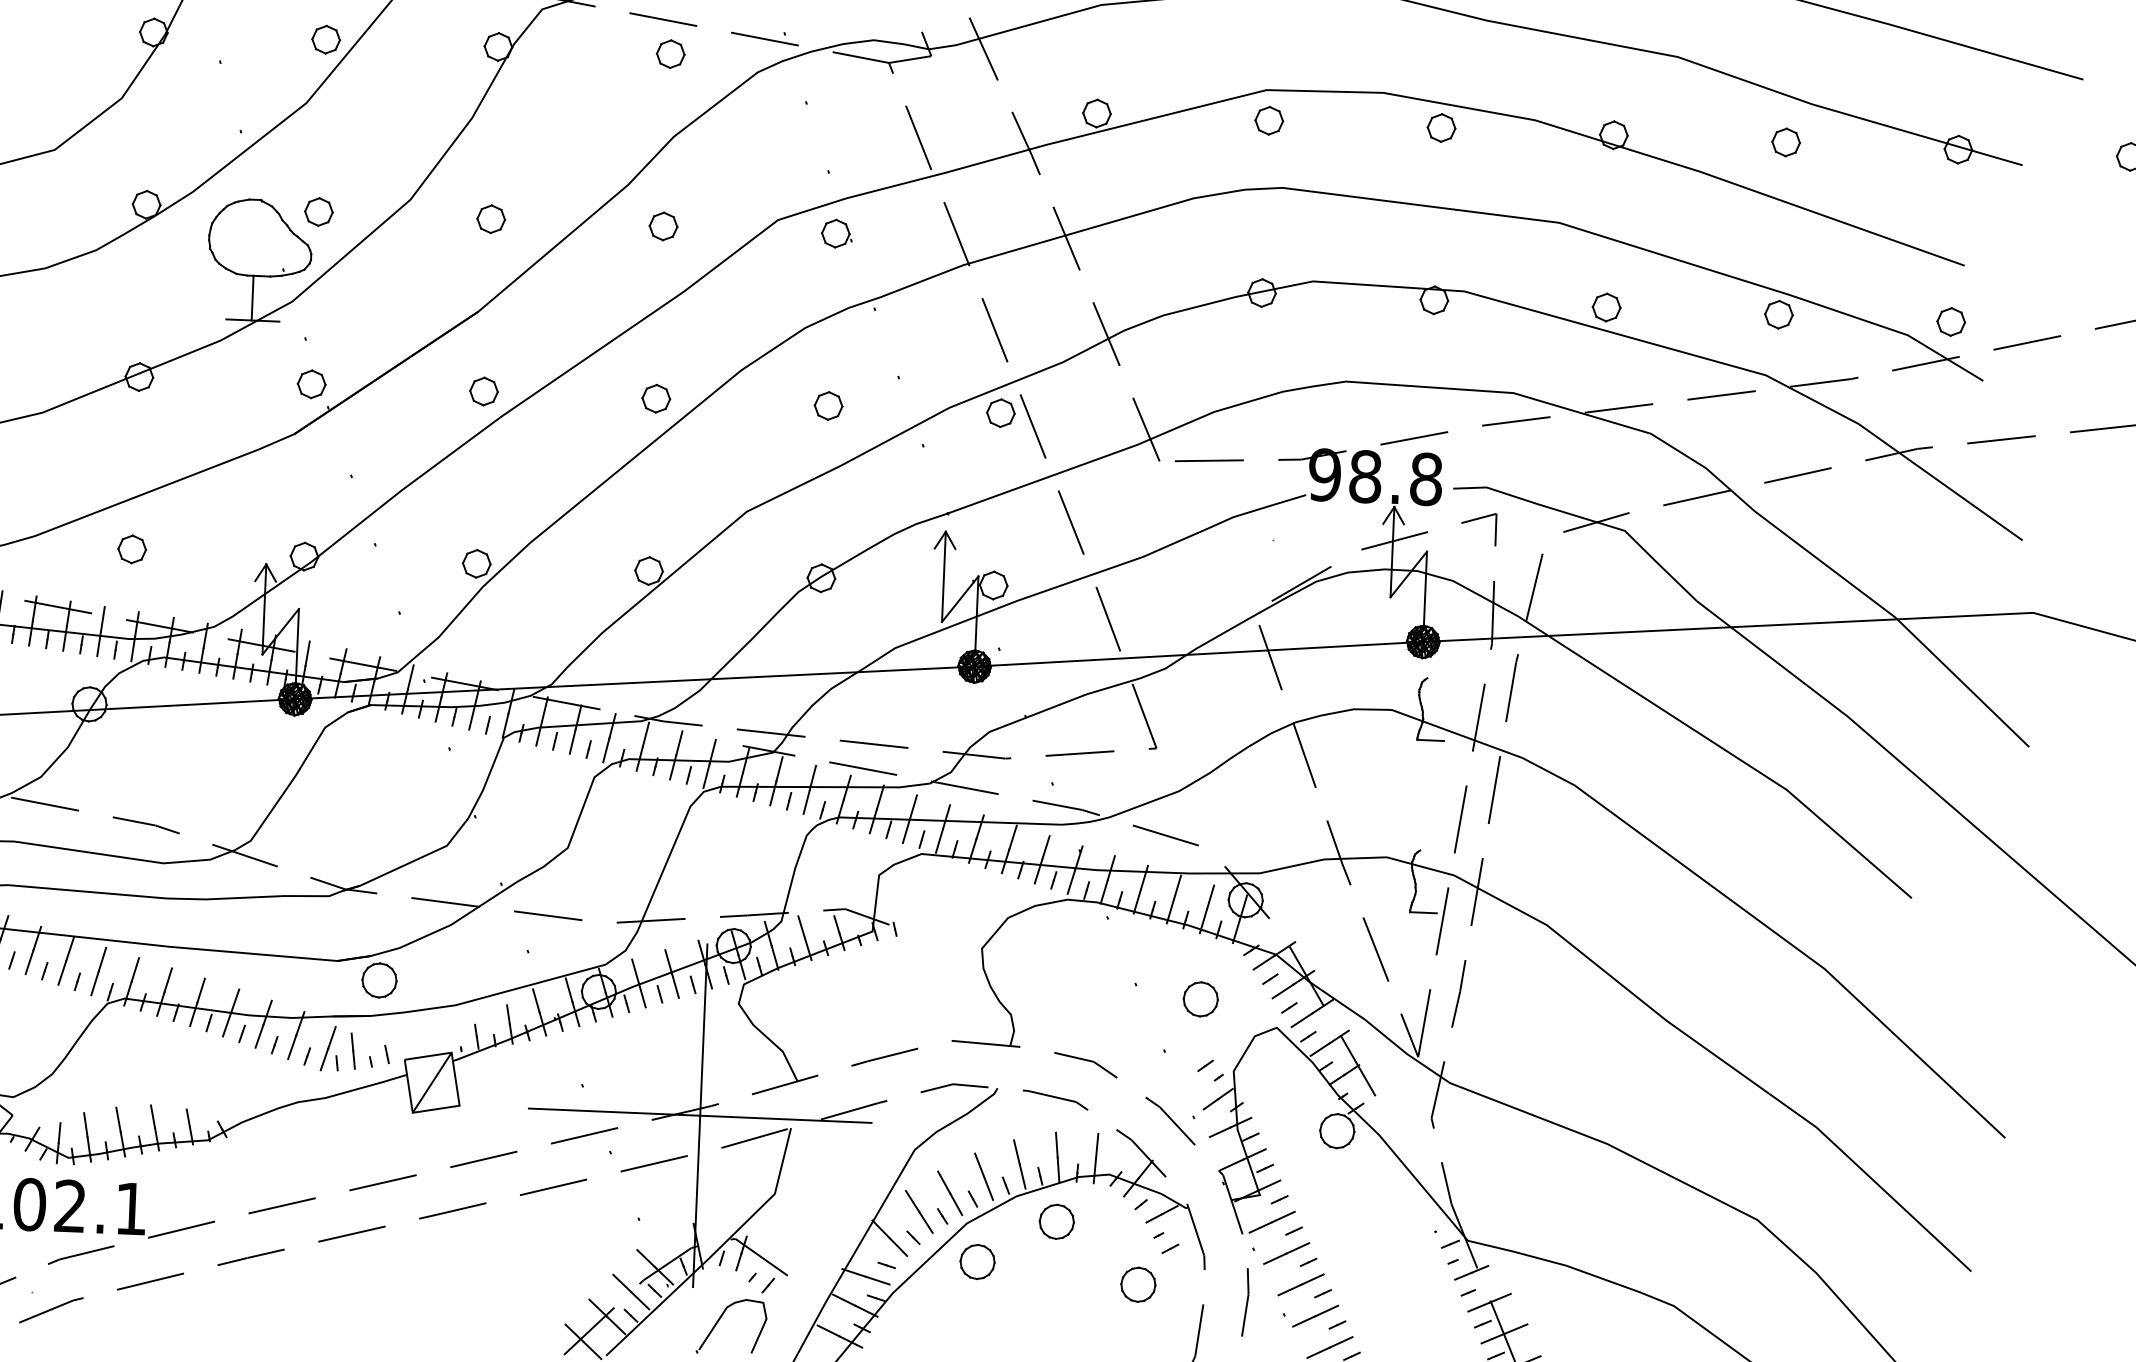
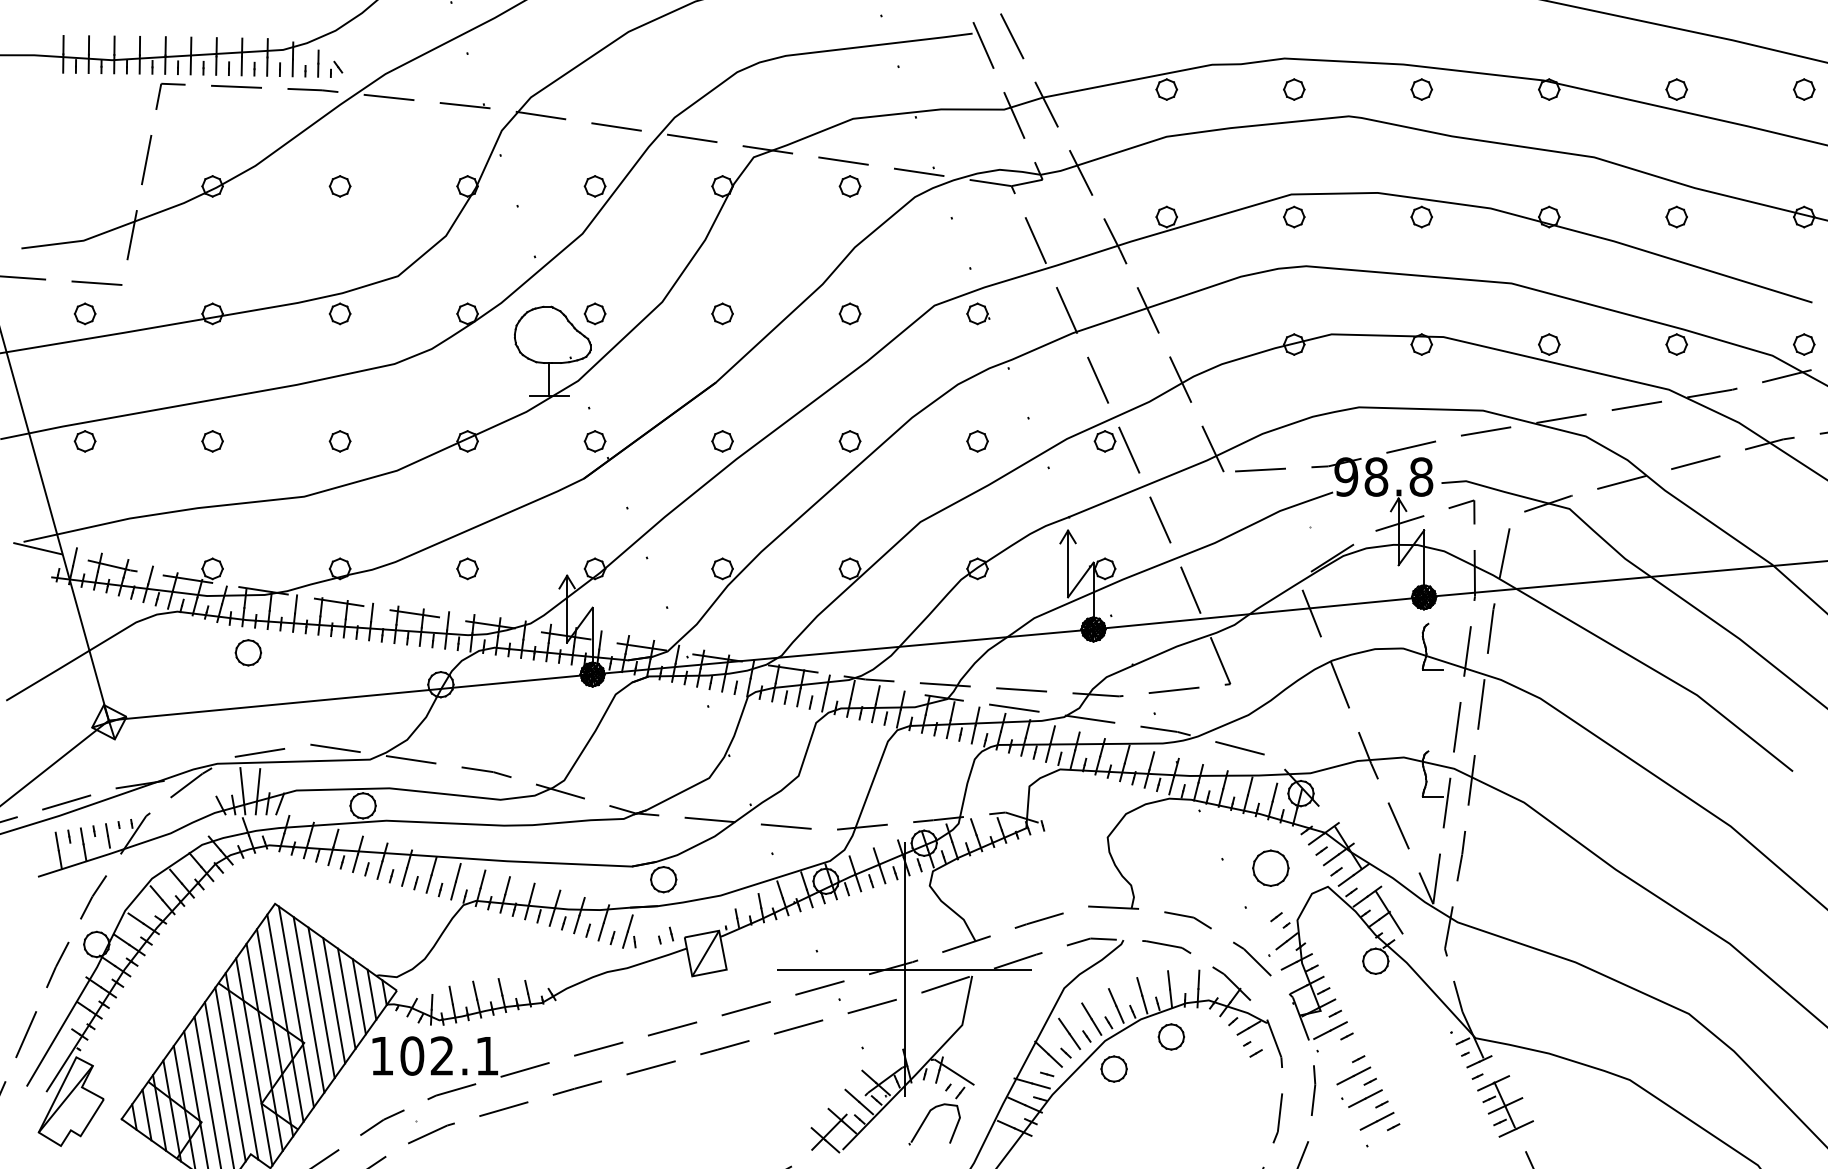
part: (1200, 998) -> (1270, 867), size x1.4
line: (353, 1050) -> (646, 932), removed
line: (1285, 1252) -> (1341, 1052), removed
part: (1138, 1284) -> (1233, 1080), removed

